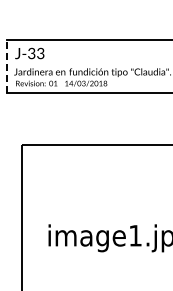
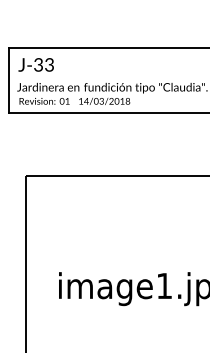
line: (7, 66) -> (9, 80), dashed -> solid

